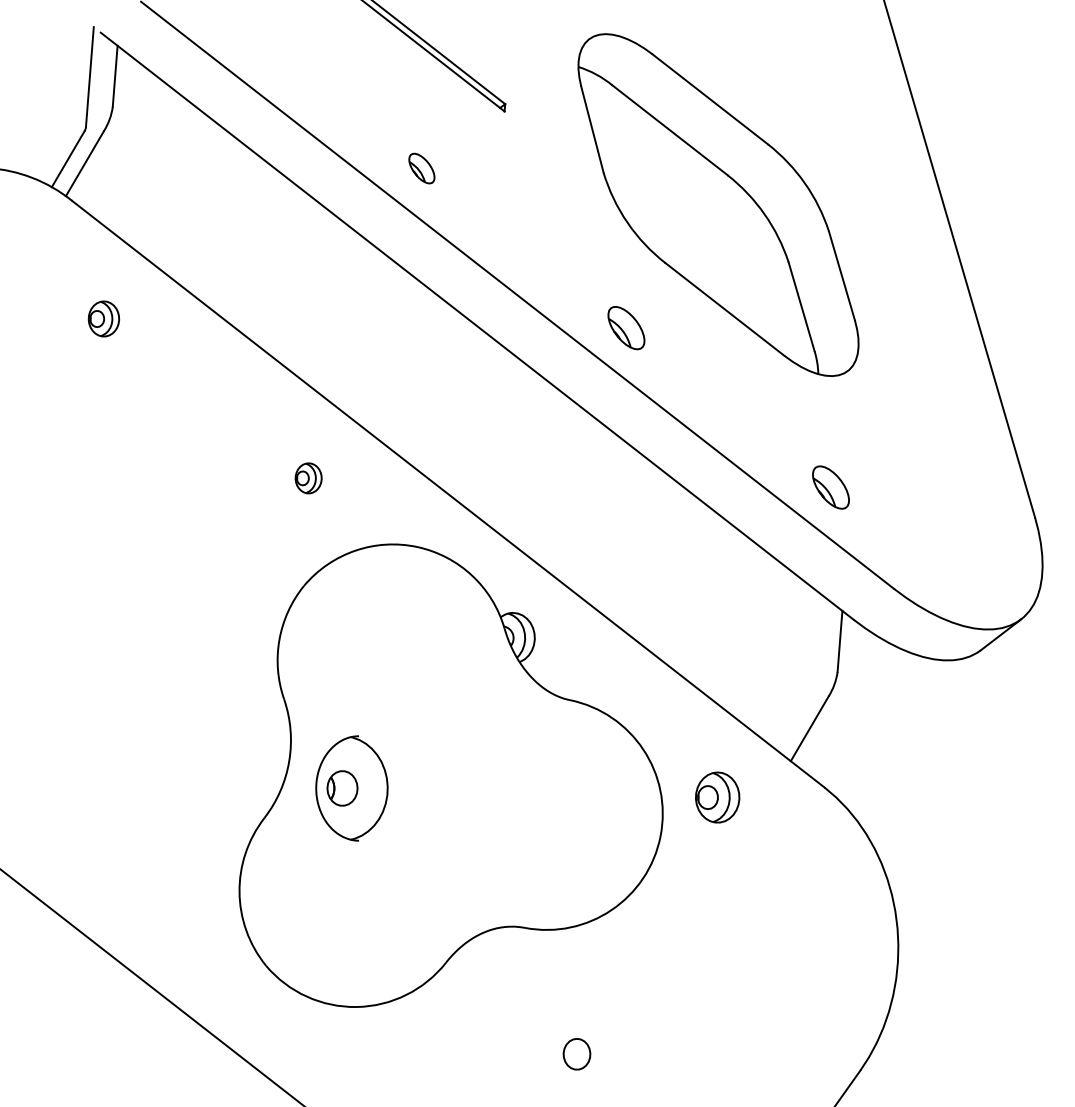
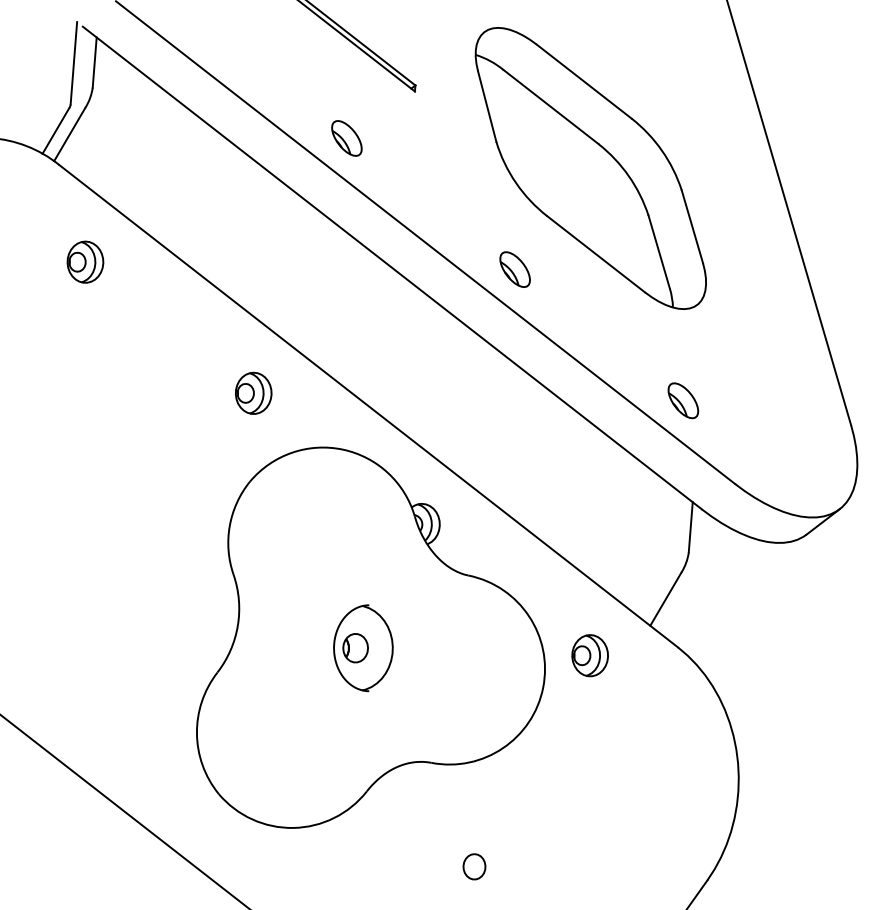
part: (421, 168) -> (346, 138), size x1.43
part: (103, 318) -> (85, 261), size x1.43
part: (308, 477) -> (253, 392), size x1.67
part: (352, 788) -> (363, 648), moved

